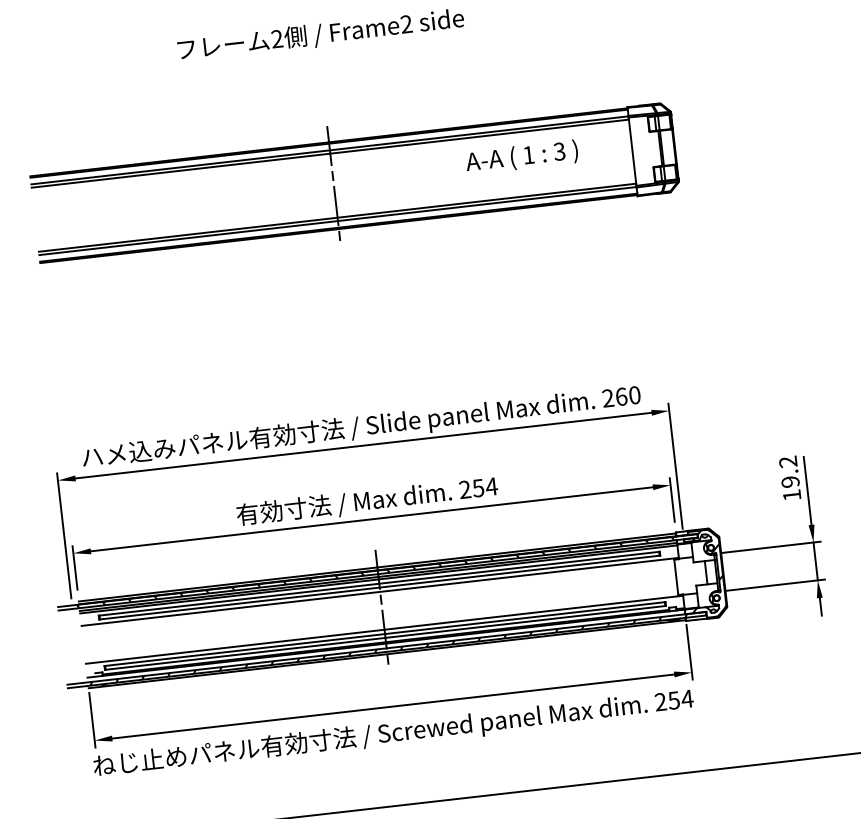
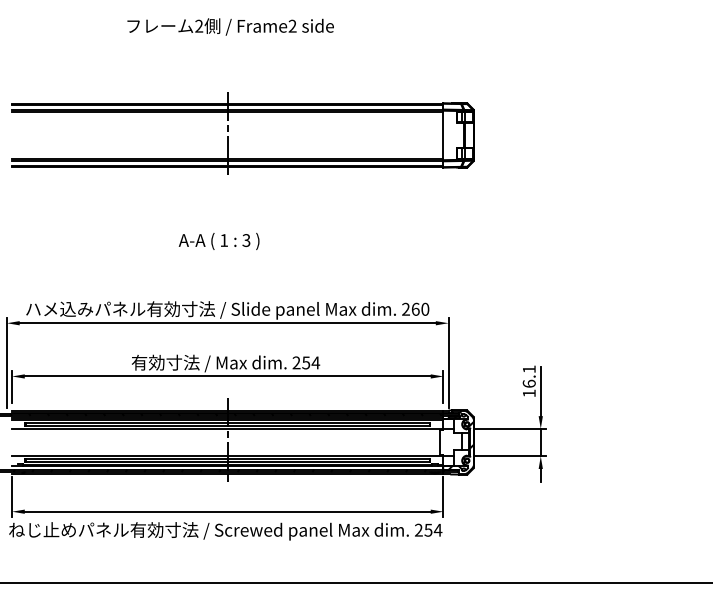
text: (521, 157) -> (218, 241), moved
text: (788, 471) -> (528, 376), 19.2 -> 16.1

